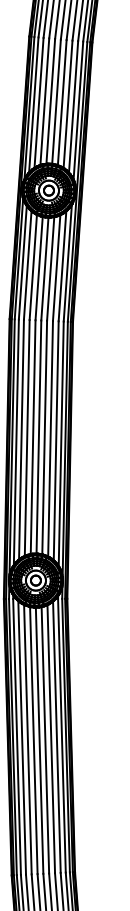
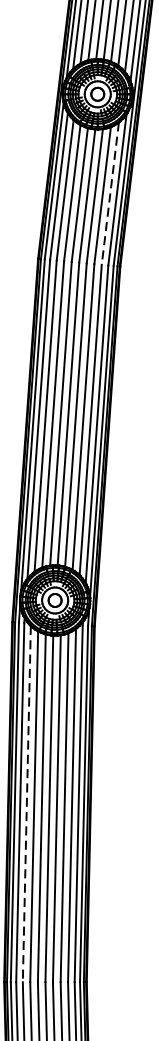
line: (62, 266) -> (110, 193), solid -> dashed
line: (22, 737) -> (27, 803), solid -> dashed

